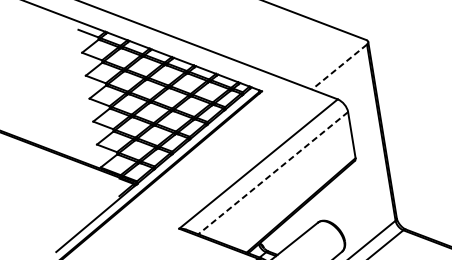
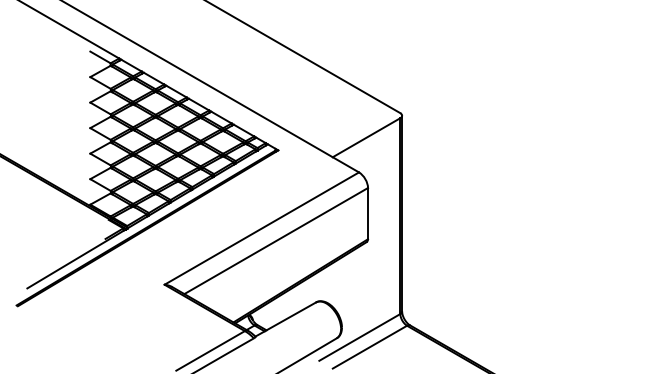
line: (339, 66) -> (366, 137), dashed -> solid
line: (272, 173) -> (275, 241), dashed -> solid

